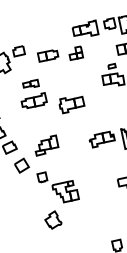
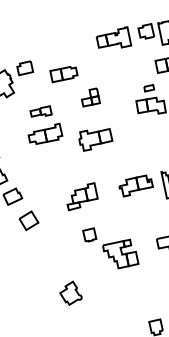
part: (75, 52) -> (89, 96), moved
part: (46, 145) -> (81, 196), moved
part: (57, 187) -> (109, 248), moved

